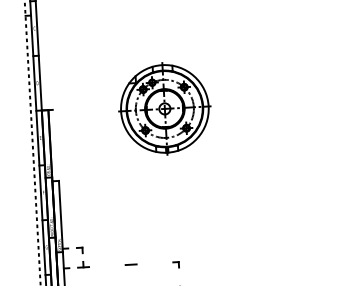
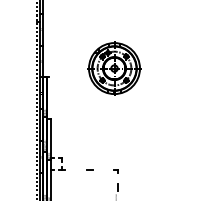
part: (164, 108) -> (114, 68), moved

